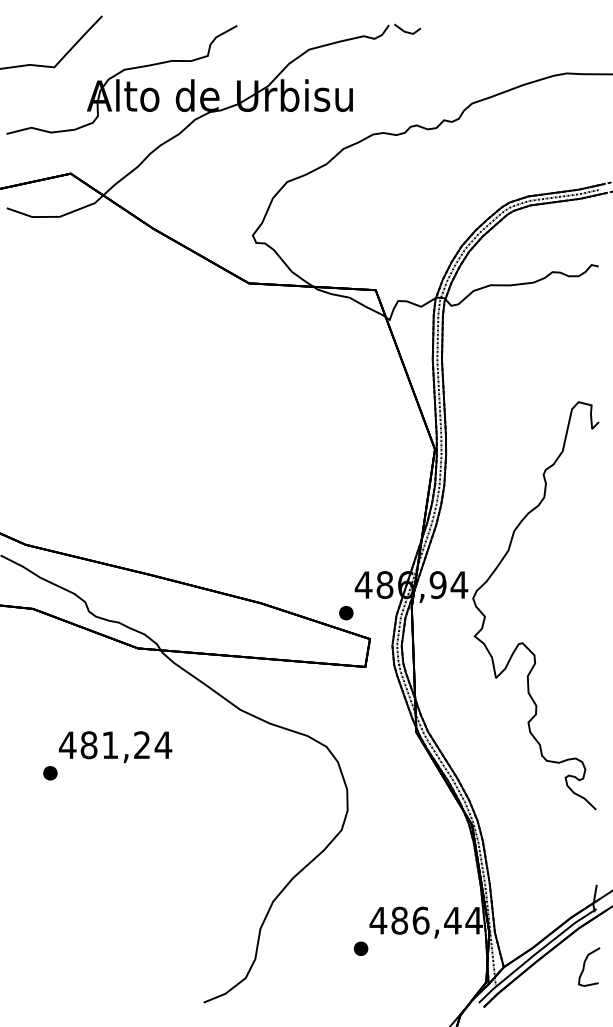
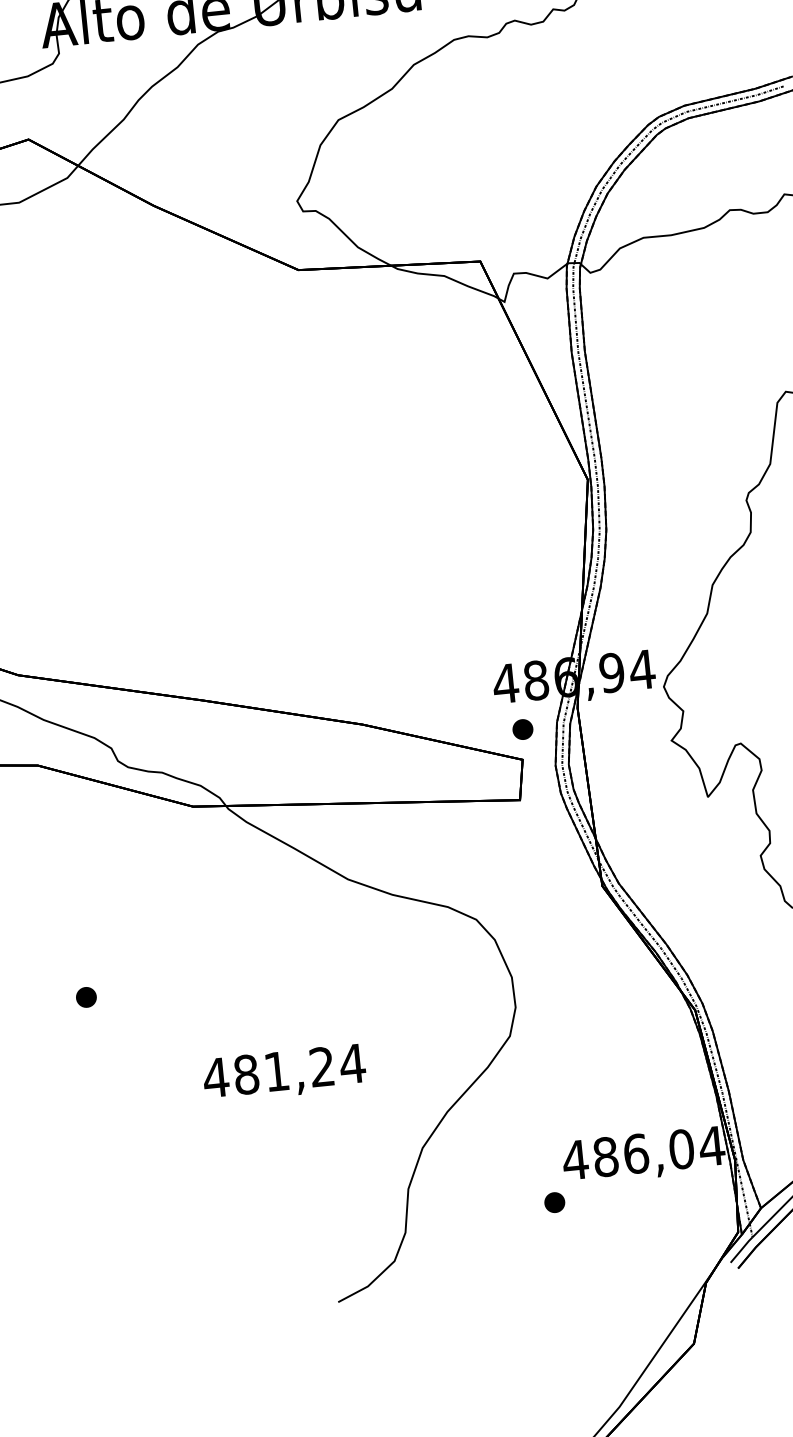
part: (346, 613) -> (523, 730), moved
text: (115, 747) -> (284, 1074), moved
text: (452, 920) -> (681, 1149), 486,44 -> 486,04

